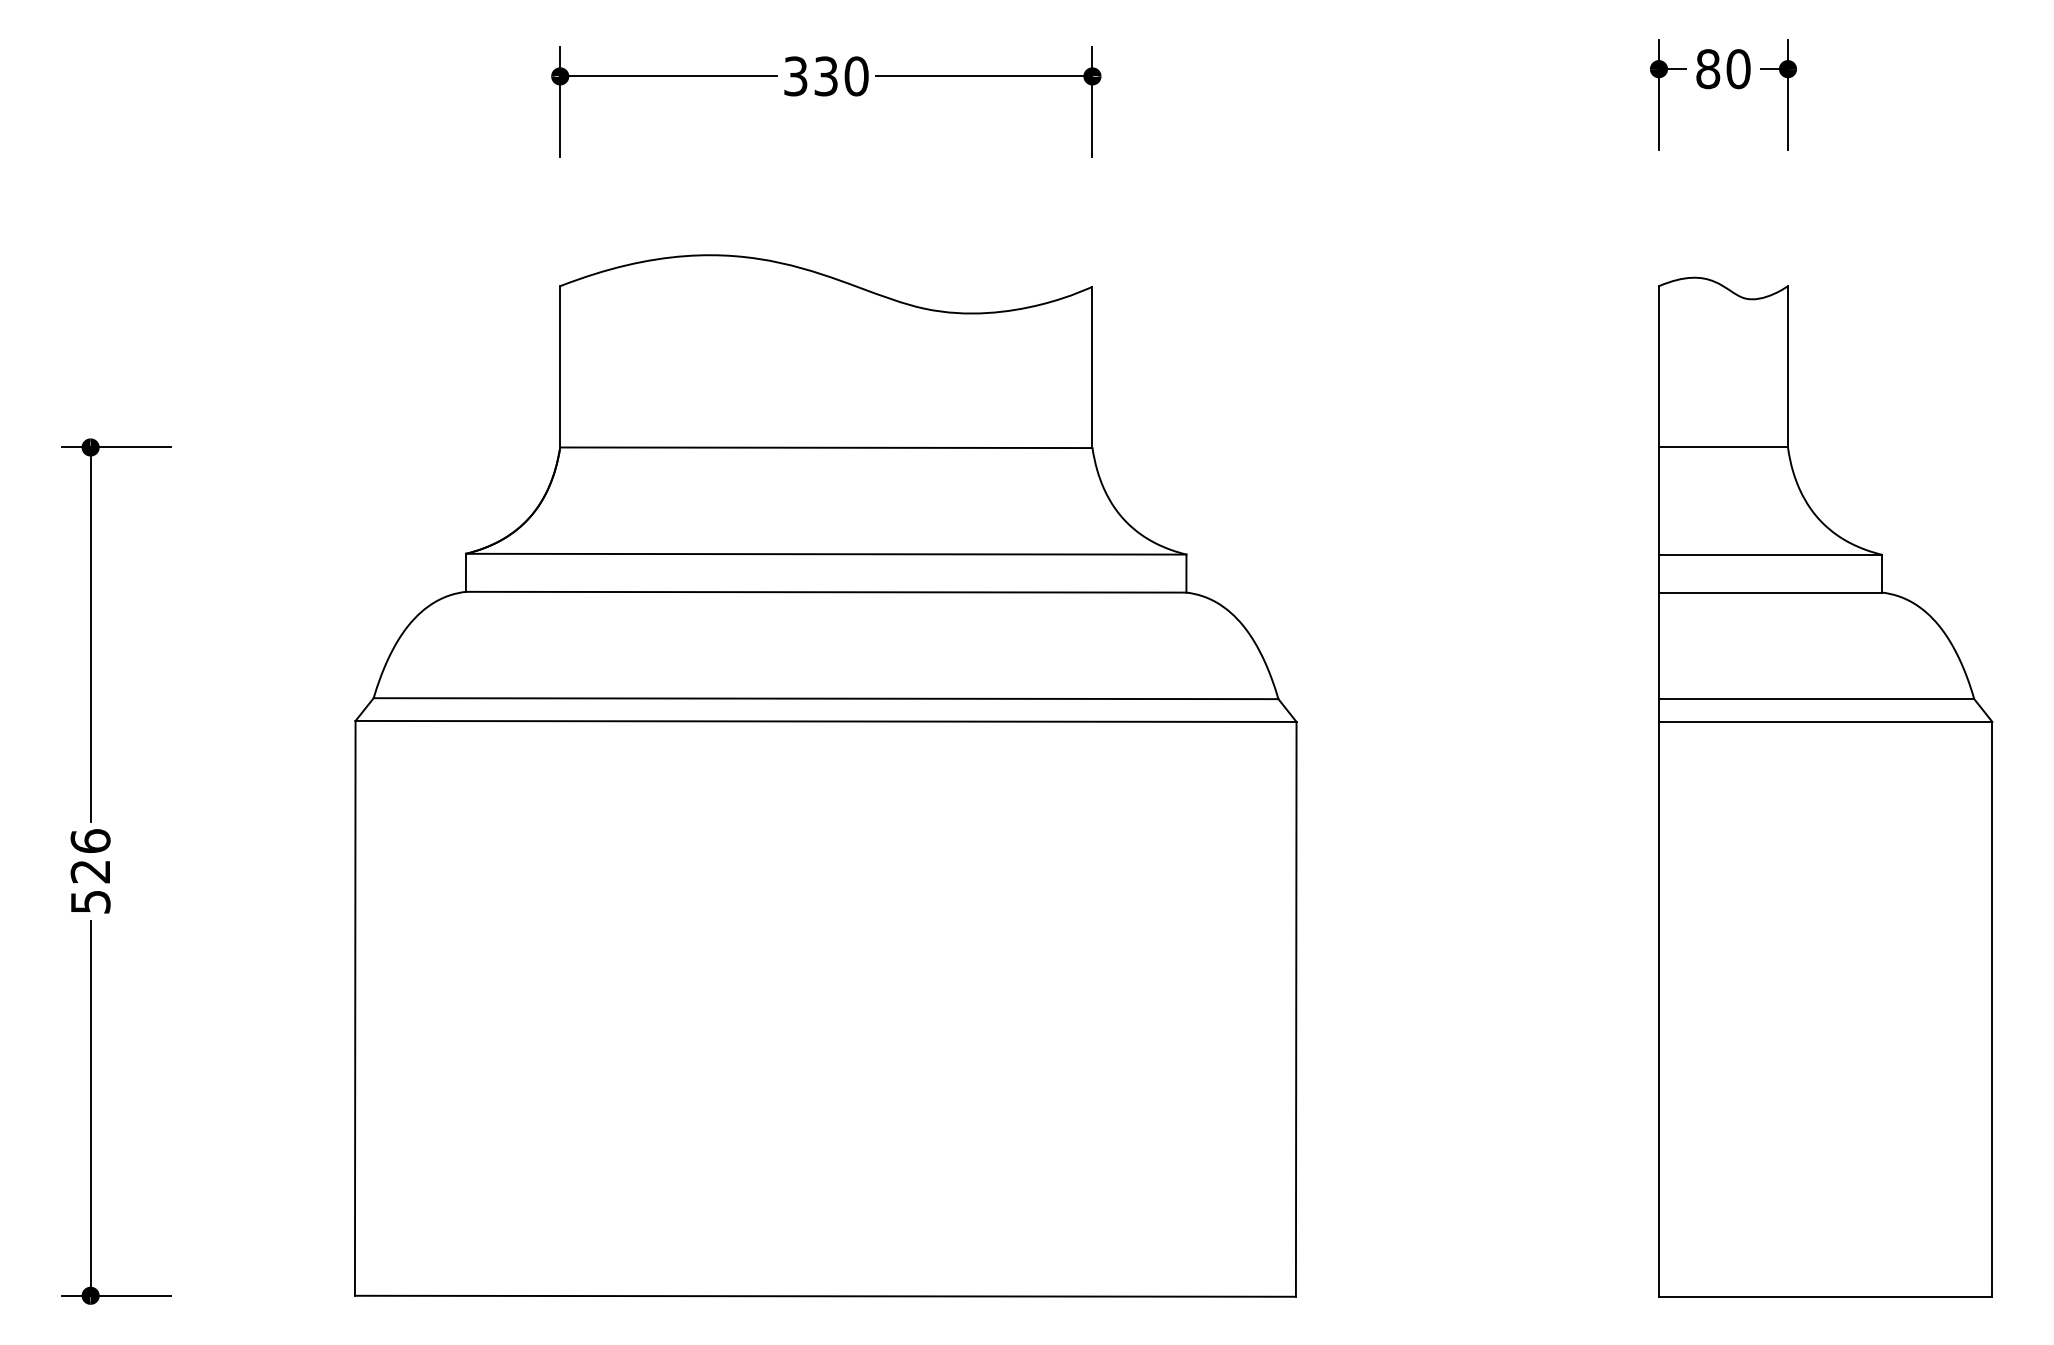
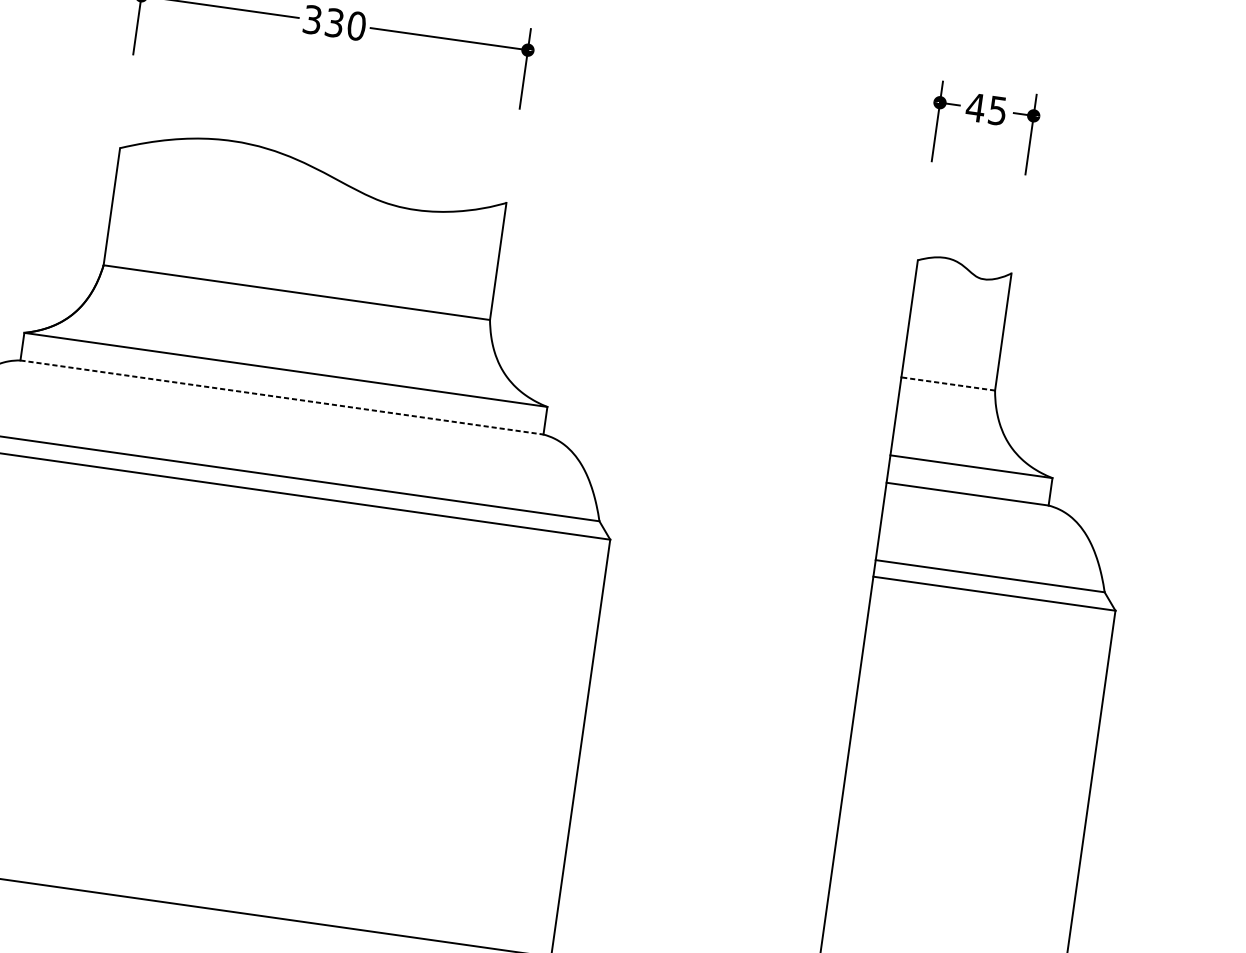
text: (1722, 69) -> (986, 109), 80 -> 45
line: (1723, 447) -> (948, 384), solid -> dashed
line: (826, 592) -> (282, 397), solid -> dashed

